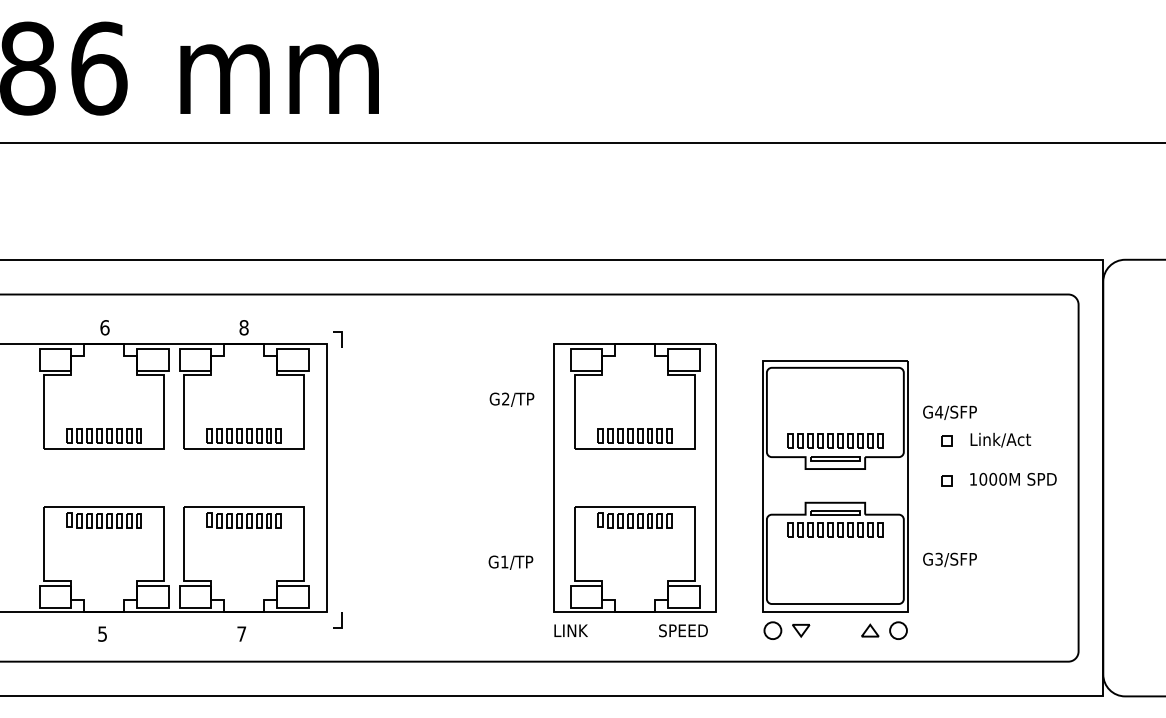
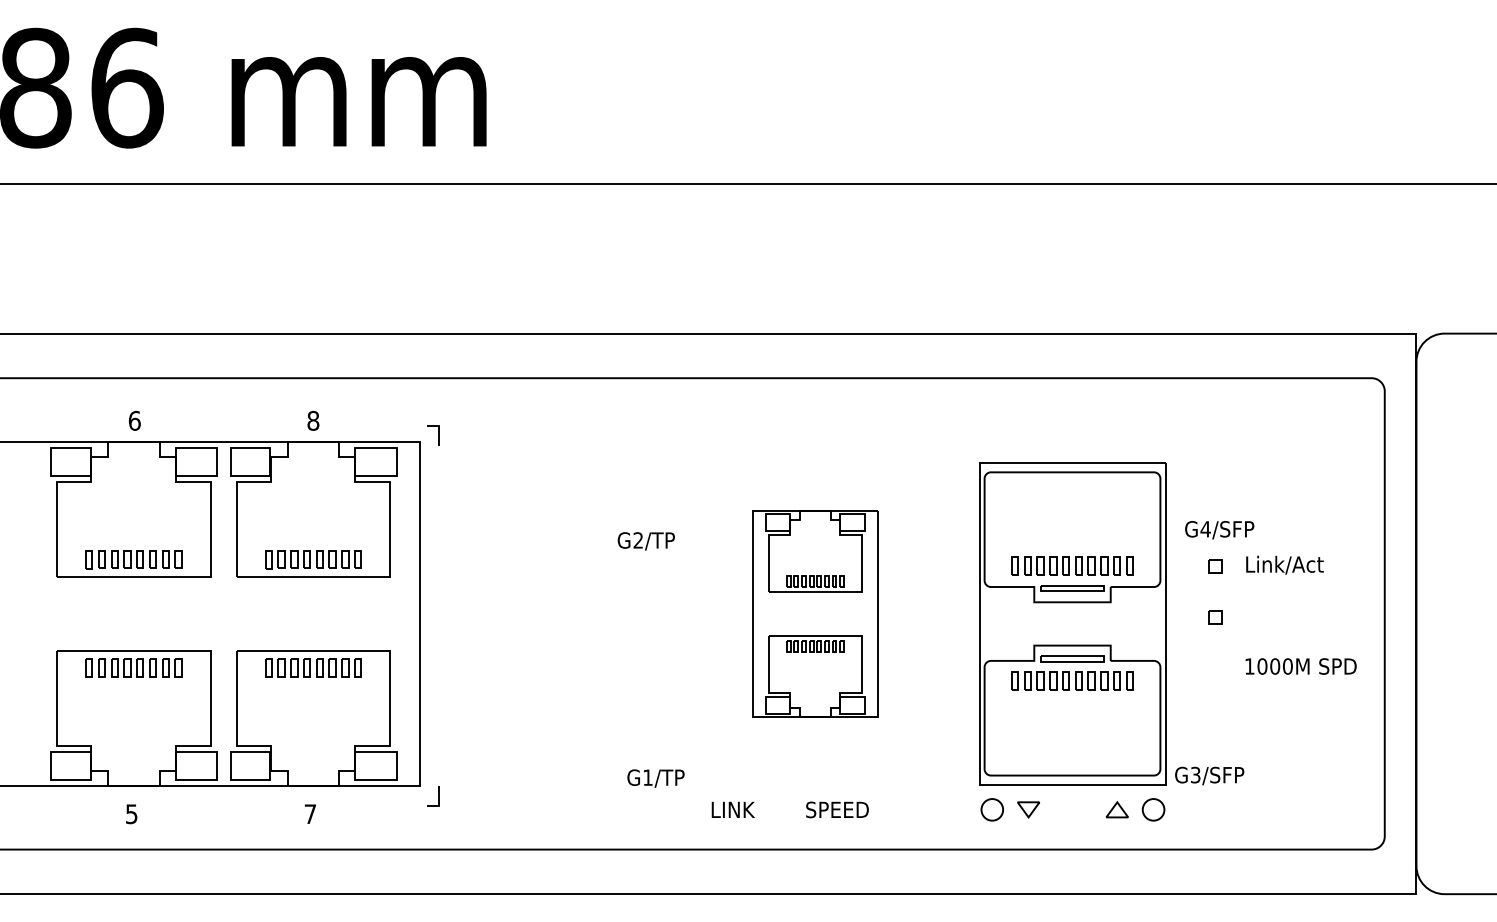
text: (511, 399) -> (645, 541), moved
part: (635, 477) -> (815, 613), size x0.6
text: (1012, 479) -> (1300, 666), moved
text: (949, 559) -> (1209, 775), moved
text: (510, 562) -> (655, 778), moved
text: (683, 630) -> (837, 809), moved

